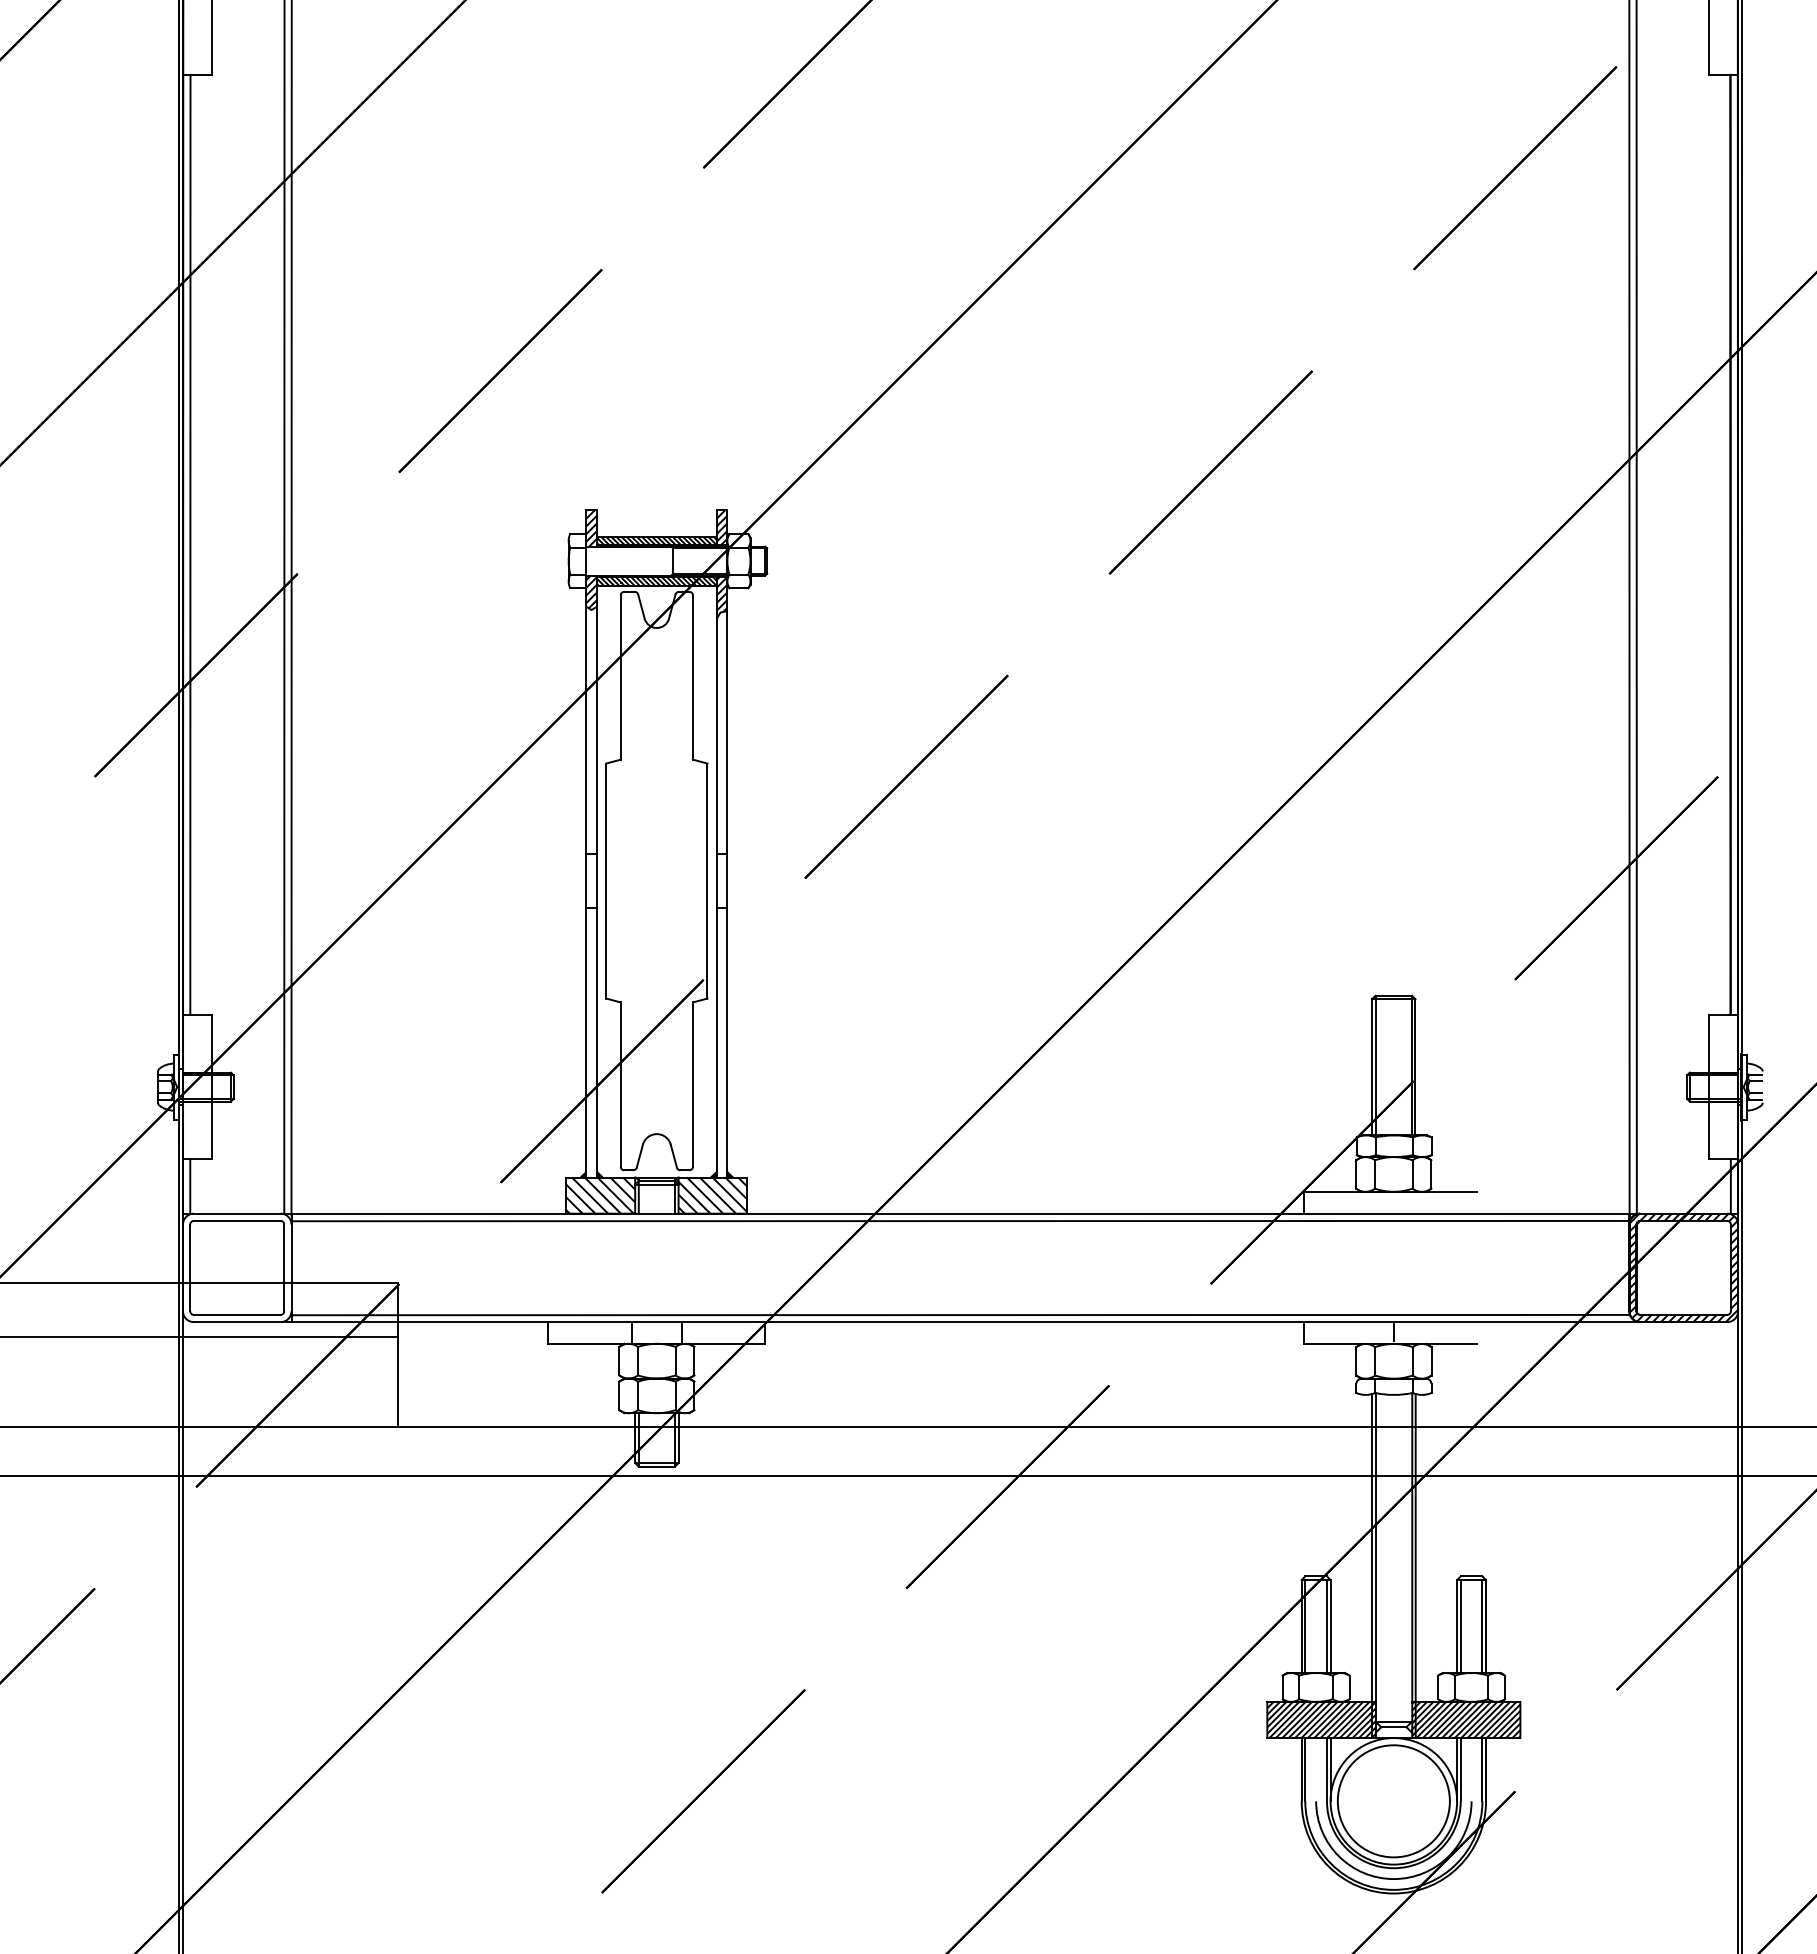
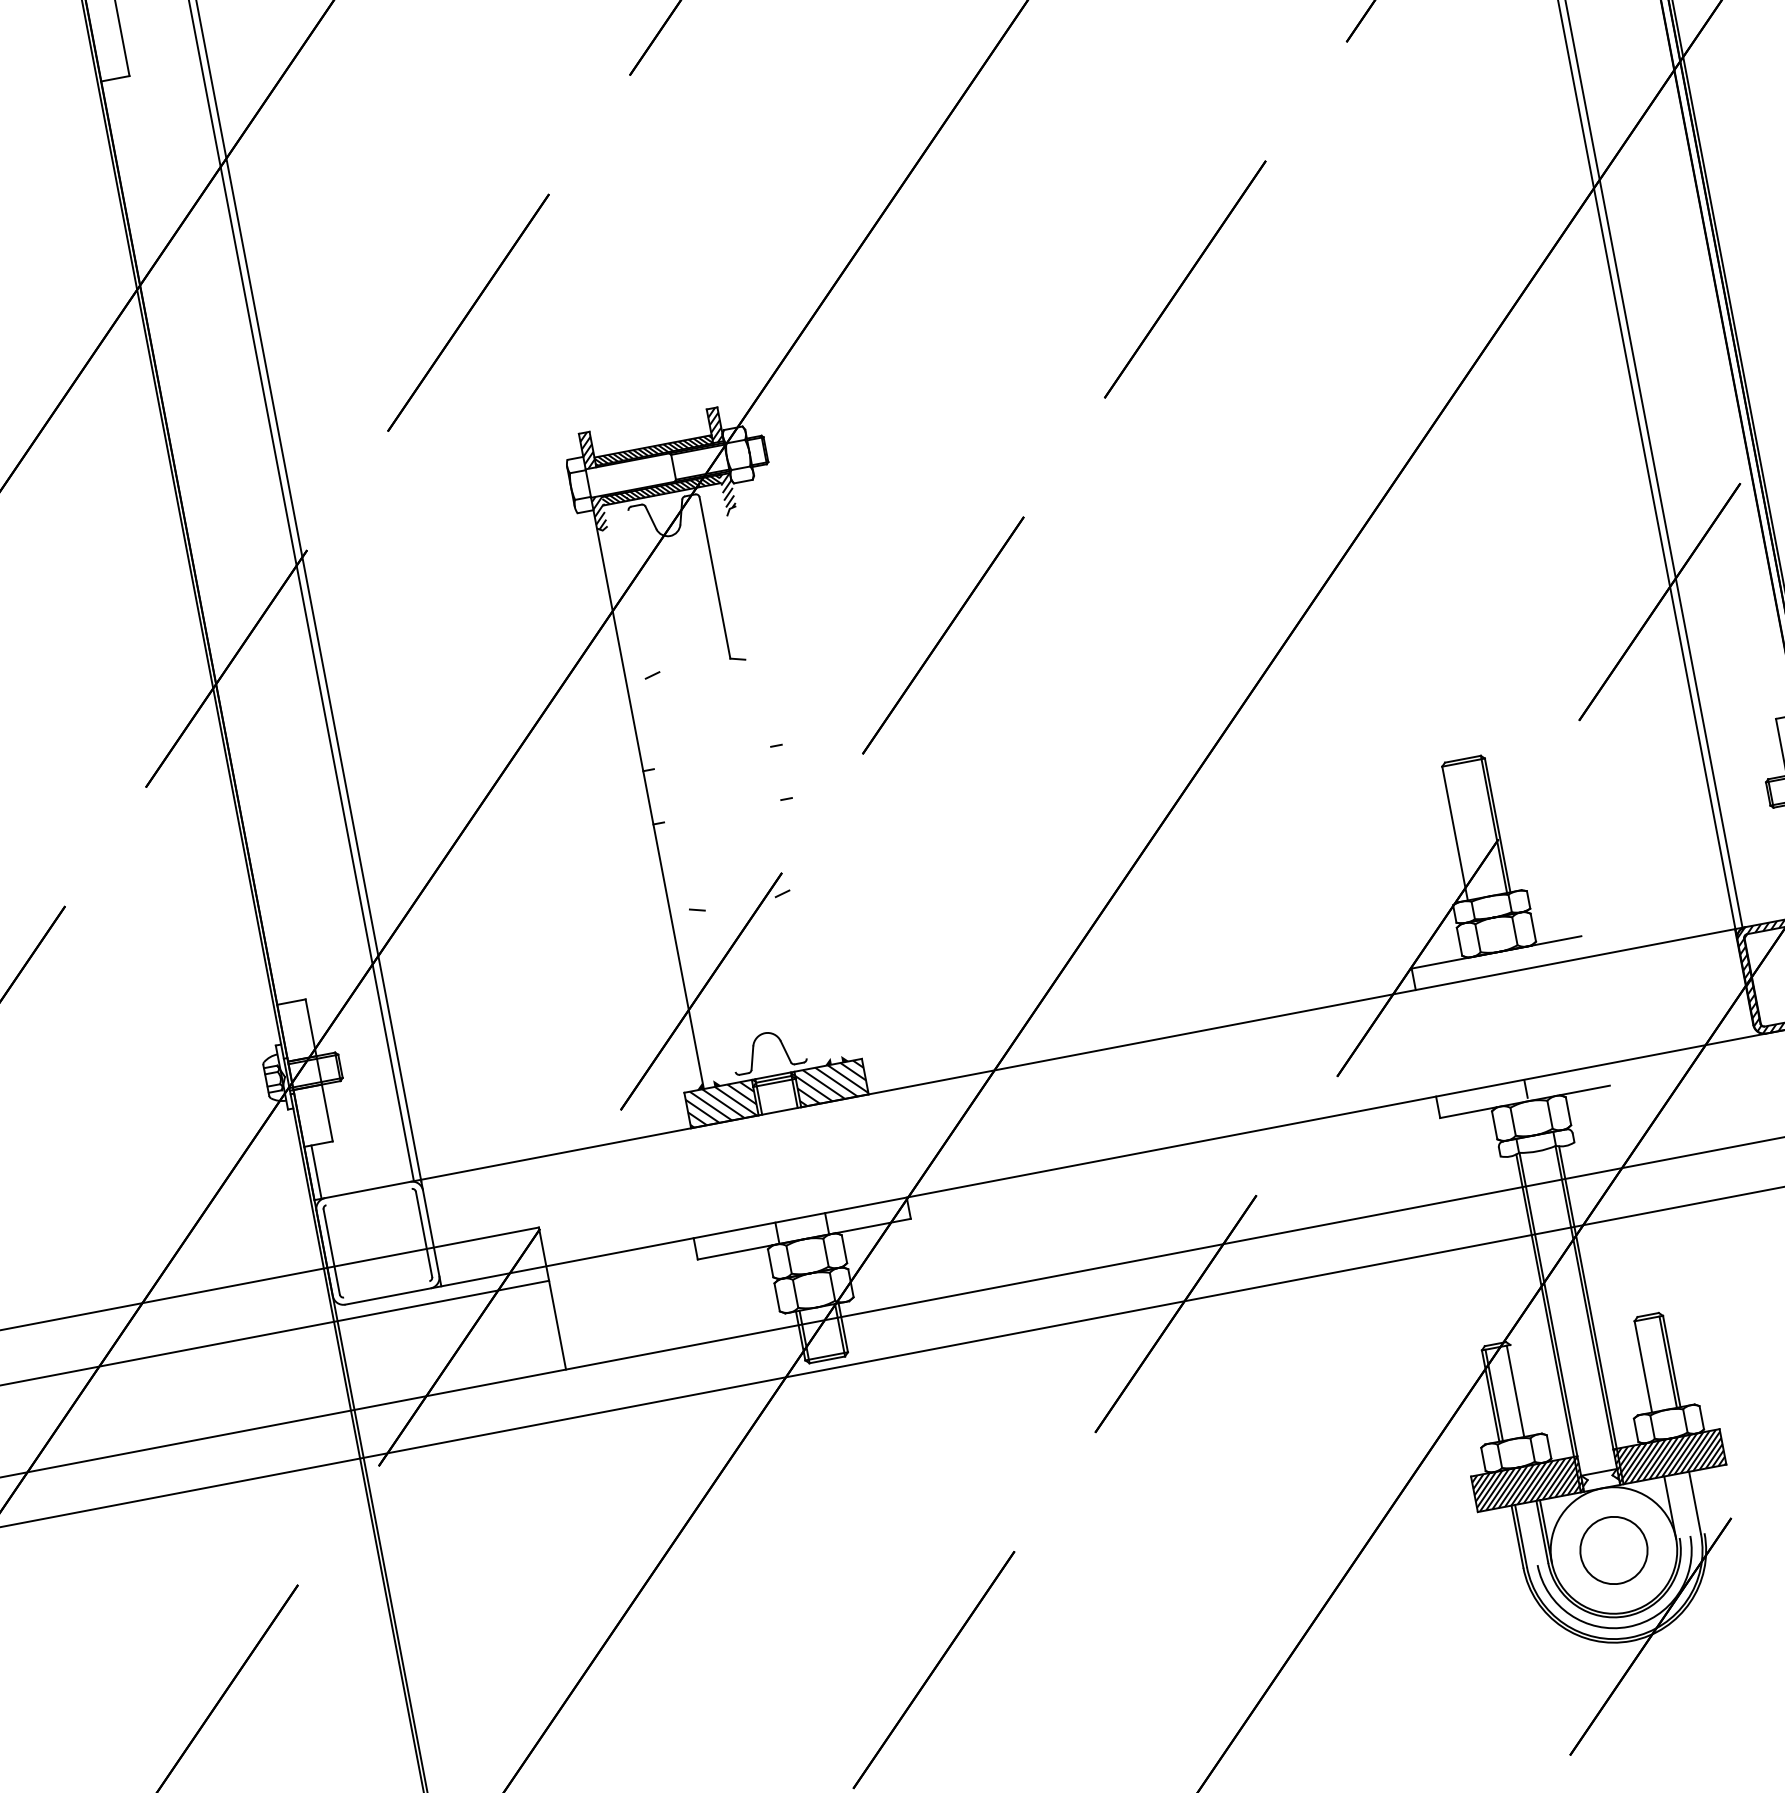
line: (190, 544) -> (196, 541), removed
line: (620, 677) -> (643, 591), removed
line: (597, 876) -> (658, 791), removed
line: (716, 876) -> (775, 768), removed
line: (727, 876) -> (786, 766), removed
line: (606, 880) -> (668, 793), removed
line: (707, 880) -> (767, 774), removed
line: (1375, 1065) -> (1458, 831), removed
line: (620, 1084) -> (719, 991), removed
line: (693, 1084) -> (791, 977), removed
line: (236, 1220) -> (368, 1196), removed
line: (960, 1220) -> (1079, 1061), removed
line: (236, 1314) -> (385, 1289), removed
line: (960, 1314) -> (1097, 1153), removed
line: (1330, 1626) -> (1518, 1390), removed
line: (1460, 1626) -> (1646, 1366), removed
line: (1393, 1727) -> (1599, 1478), removed
line: (1460, 1769) -> (1673, 1506), removed
line: (1486, 1769) -> (1699, 1501), removed
circle: (1393, 1801) -> (1613, 1550), size x0.6

